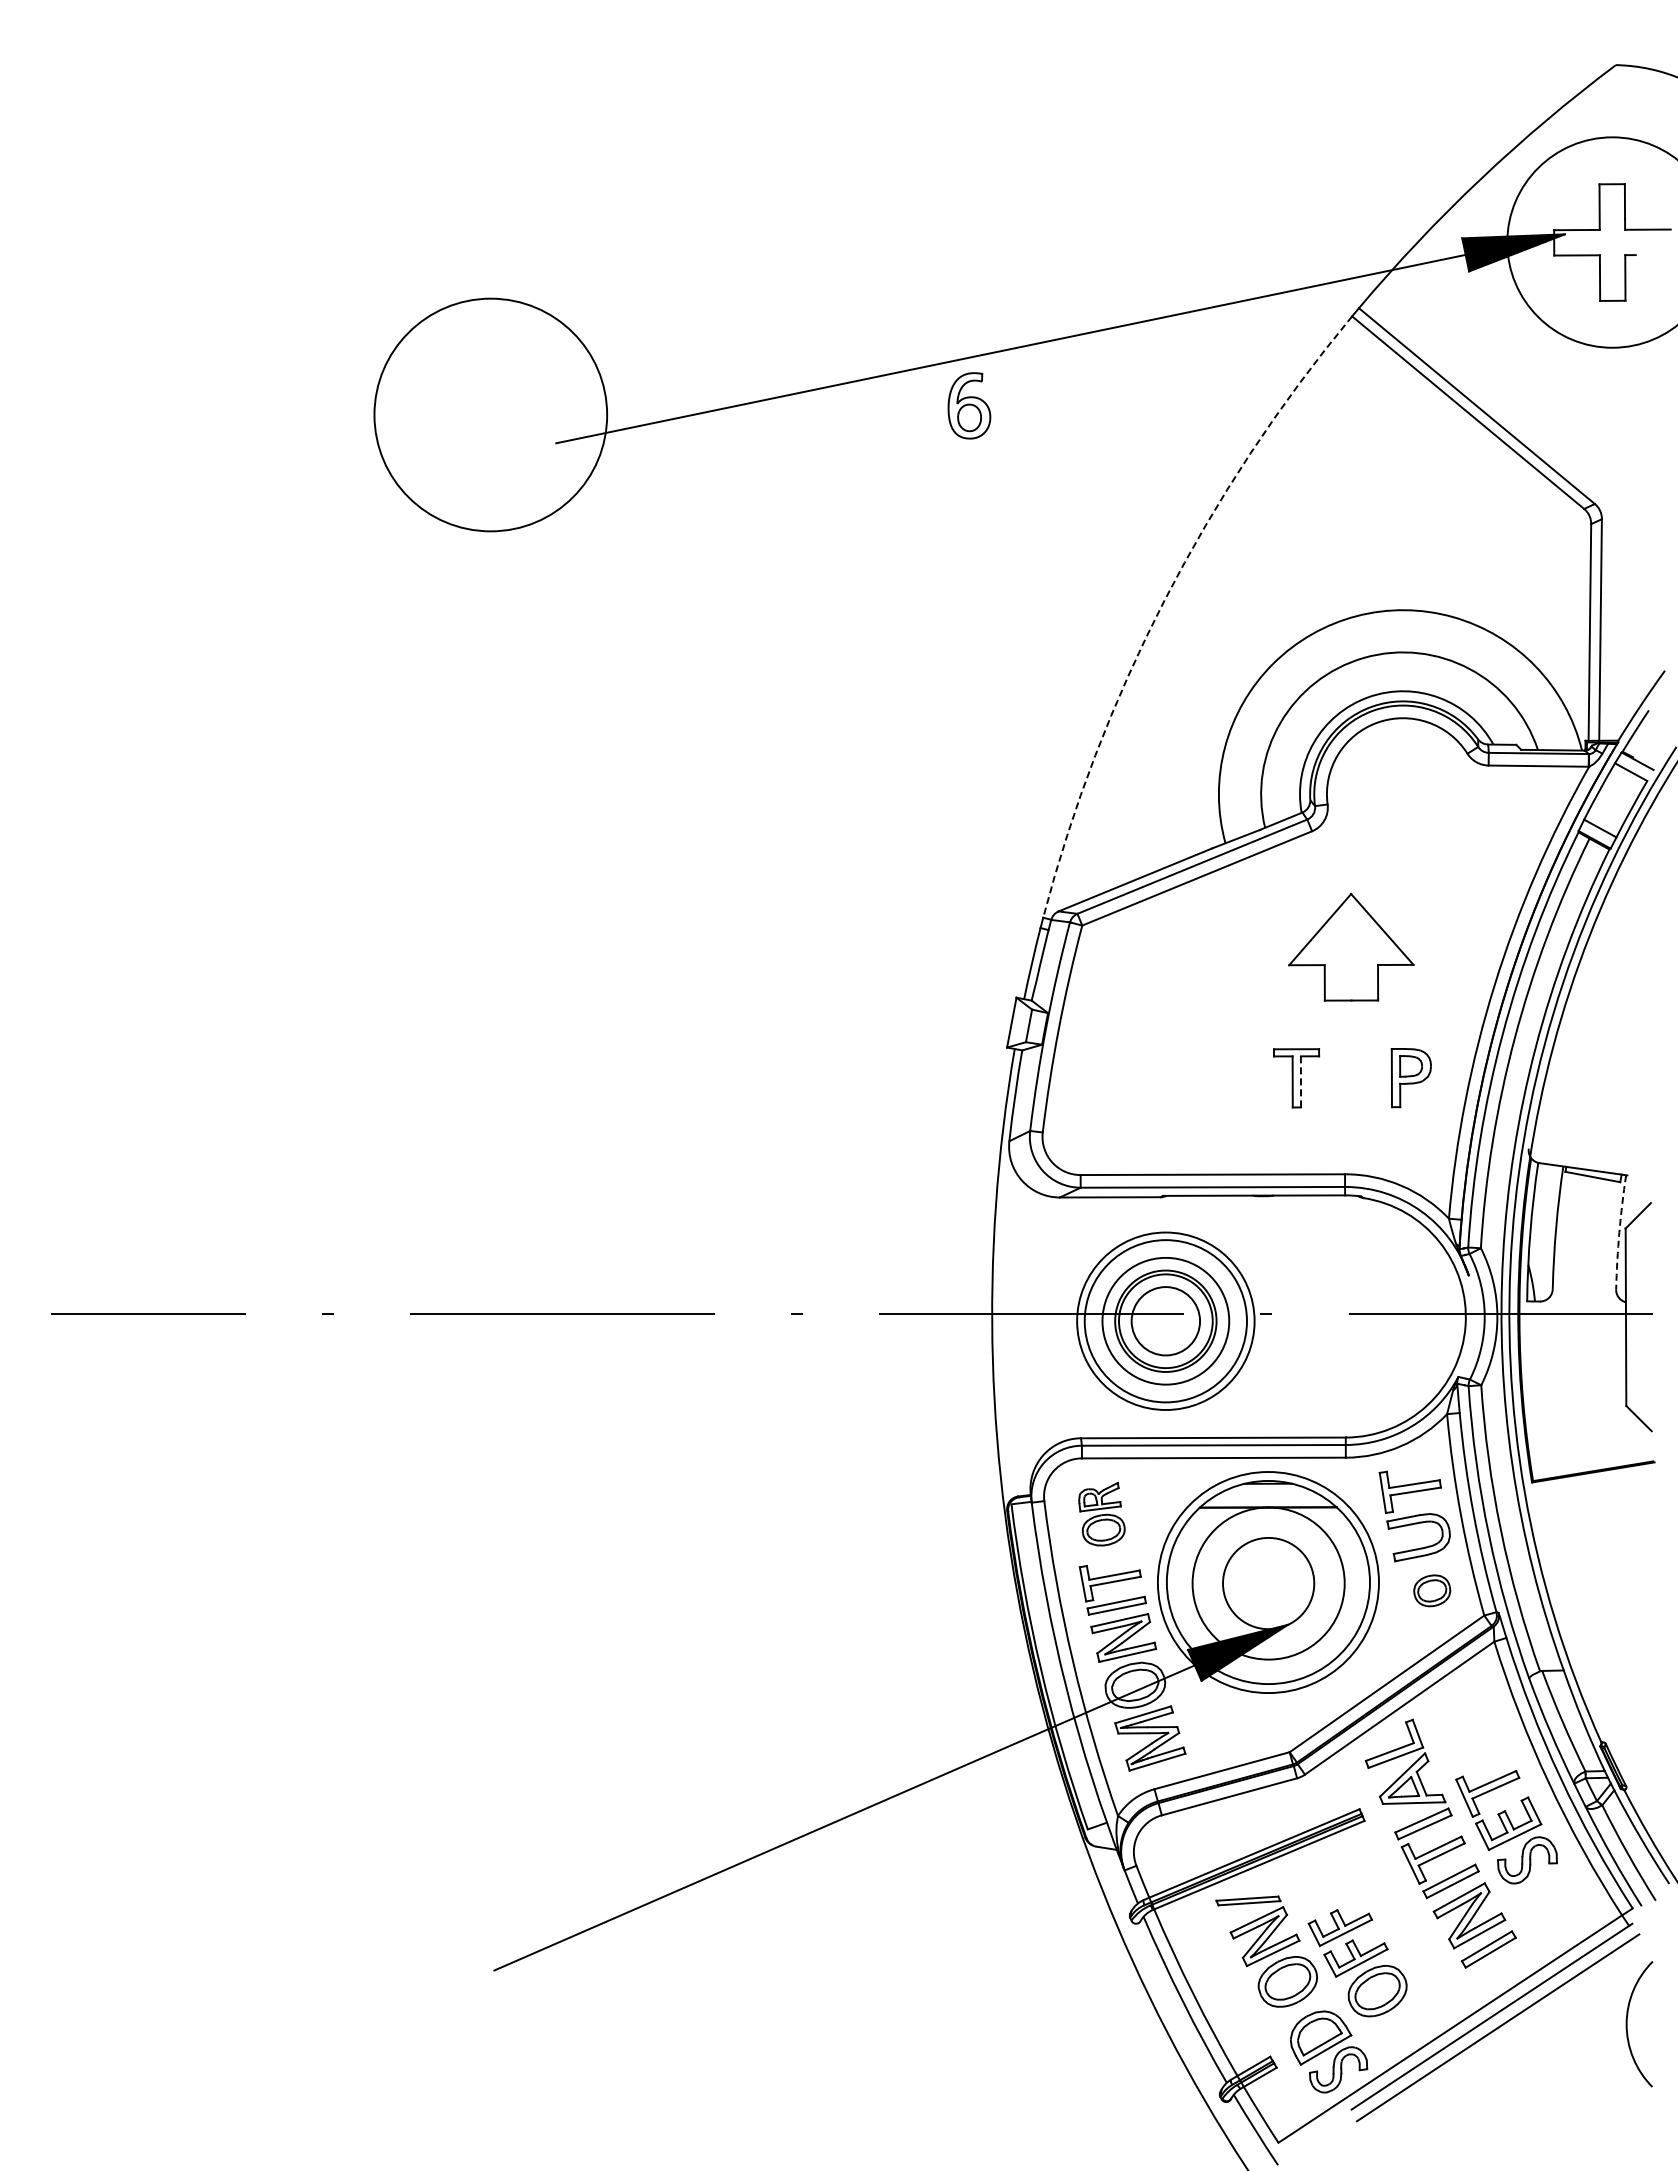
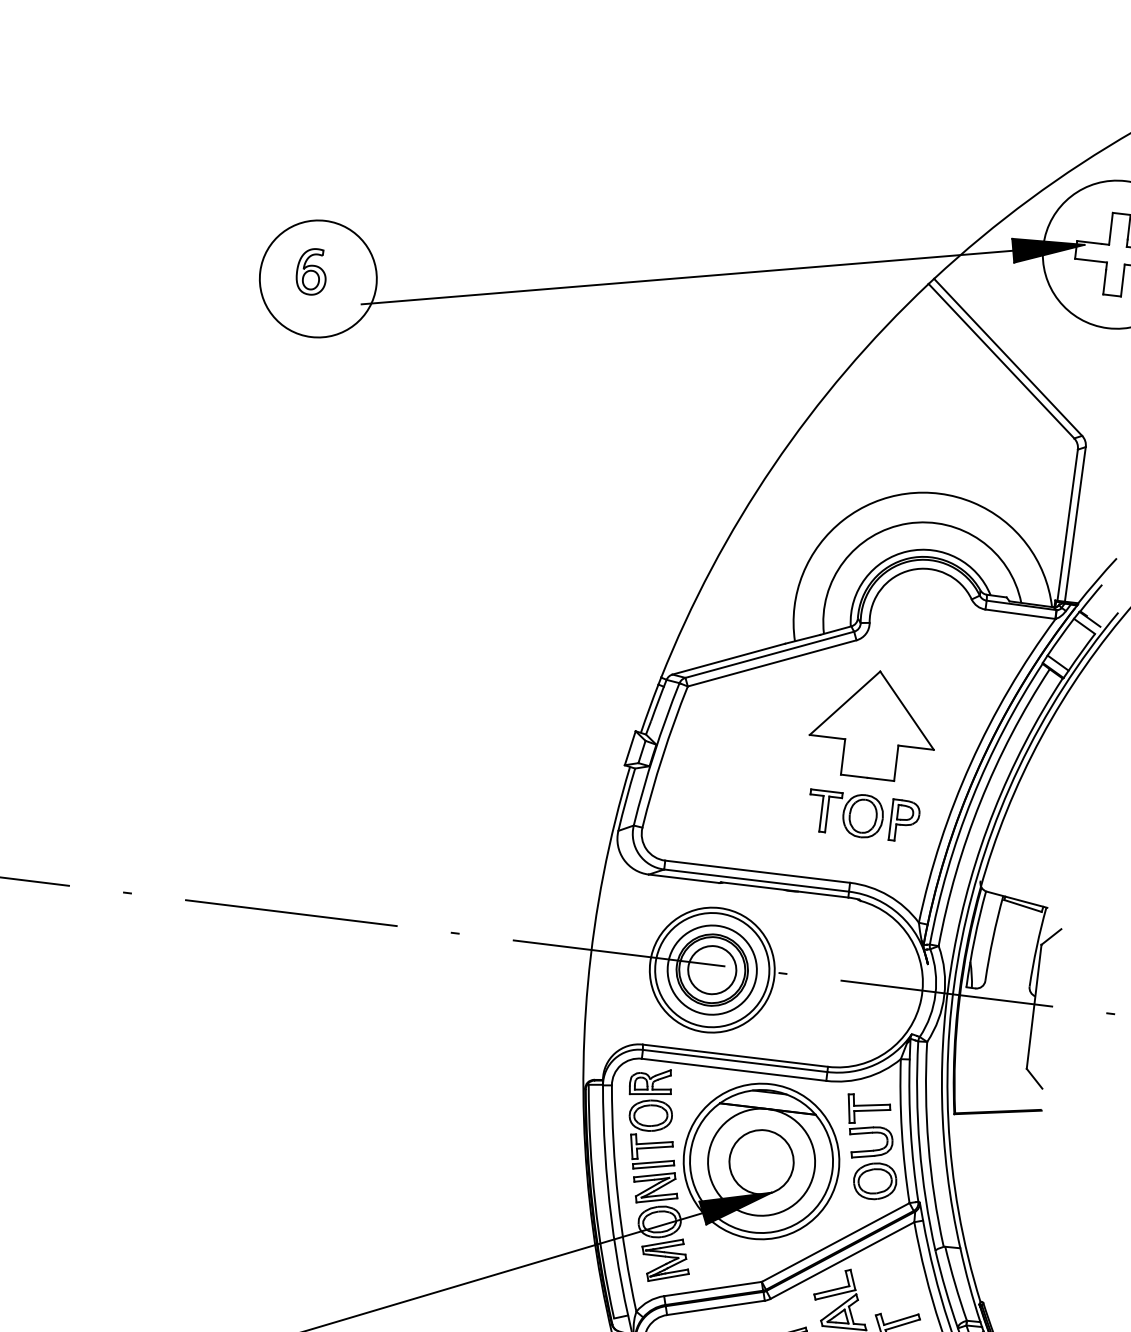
part: (969, 405) -> (311, 271), moved
circle: (490, 414) -> (318, 278), size x0.71
arc: (1164, 600) -> (773, 466), dashed -> solid
part: (1351, 947) -> (874, 724), size x1.43
part: (1351, 1078) -> (862, 816), added
line: (1300, 1081) -> (826, 814), dashed -> solid
arc: (1619, 1232) -> (1036, 947), dashed -> solid
part: (1101, 1513) -> (650, 1098), size x1.43
part: (1432, 1590) -> (875, 1181), size x1.67

